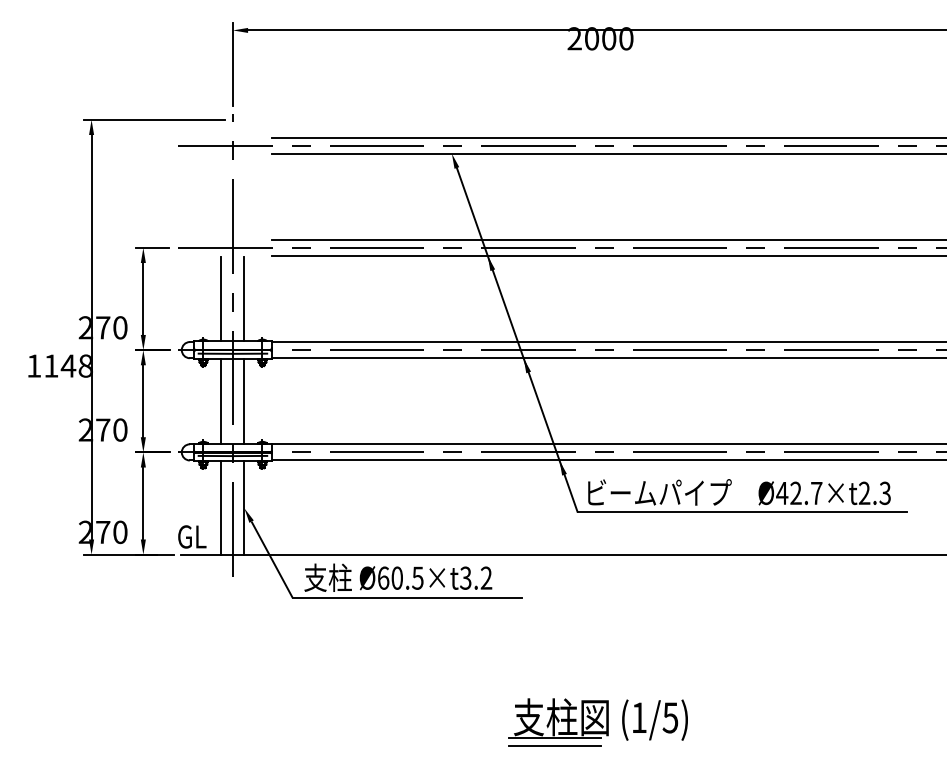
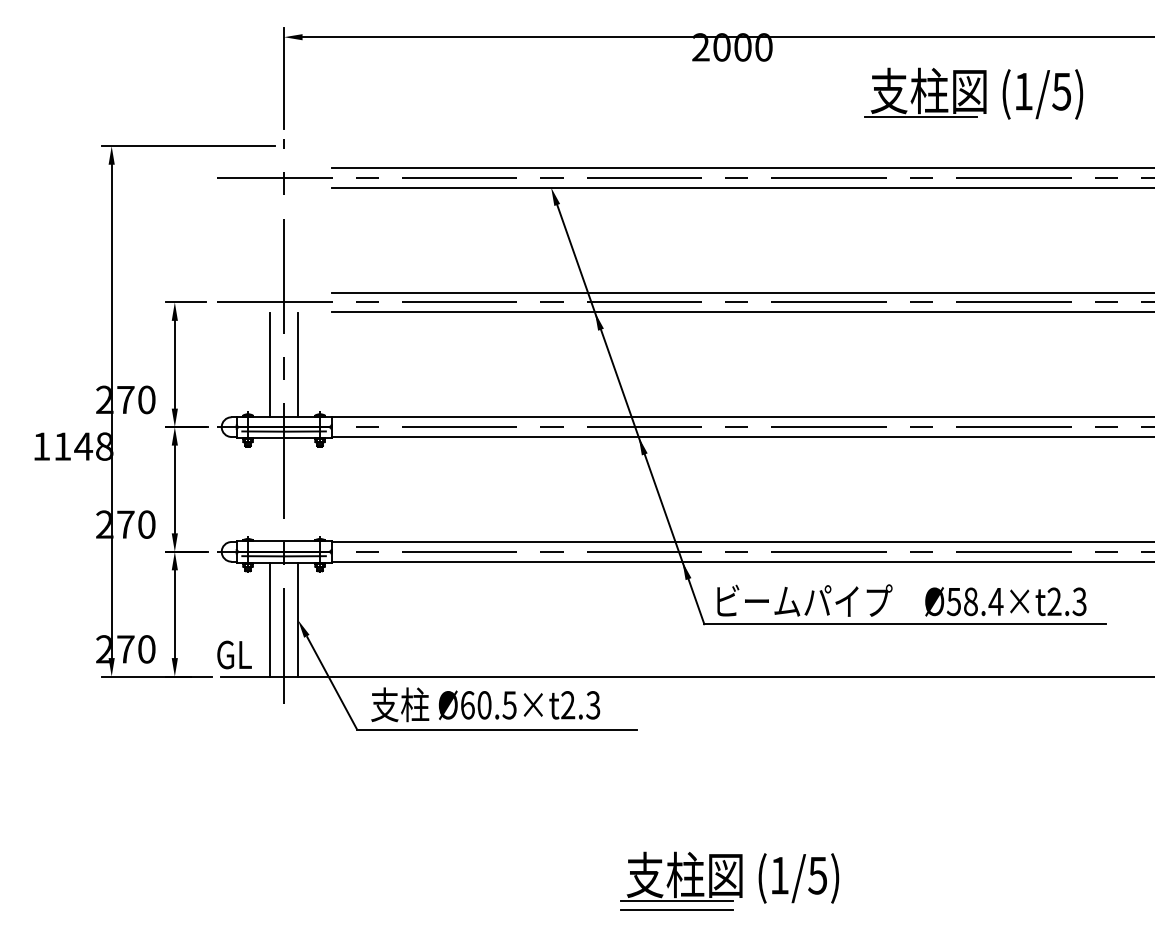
part: (798, 76) -> (973, 93), added
line: (221, 401) -> (270, 489), removed
line: (244, 401) -> (298, 489), removed
text: (799, 493) -> (974, 601), Ø42.7×t2.3 -> Ø58.4×t2.3
text: (475, 578) -> (580, 705), Ø60.5×t3.2 -> Ø60.5×t2.3

